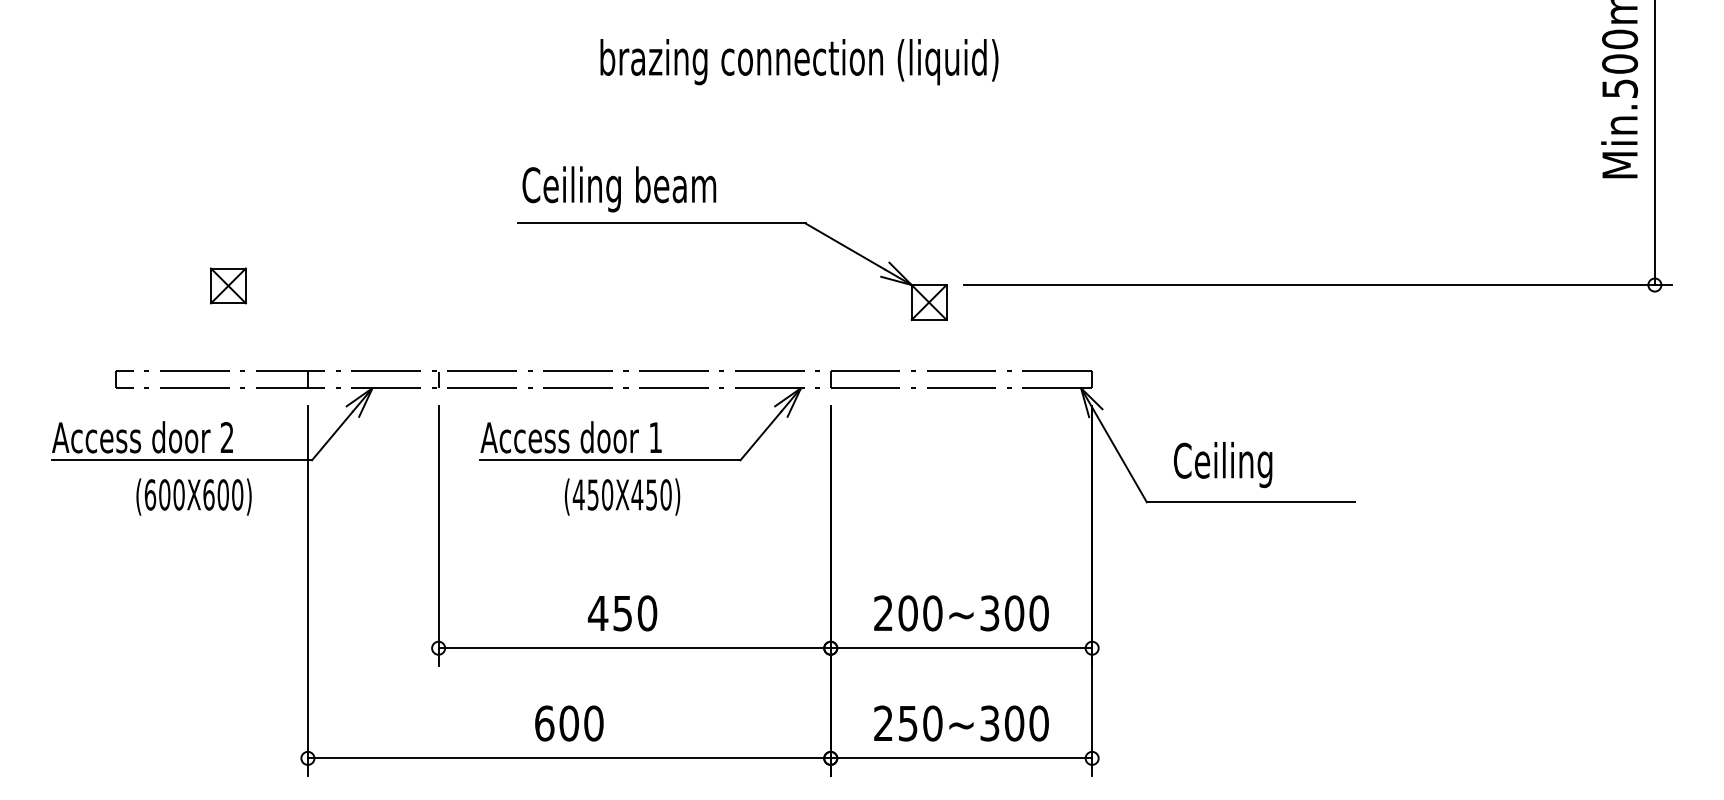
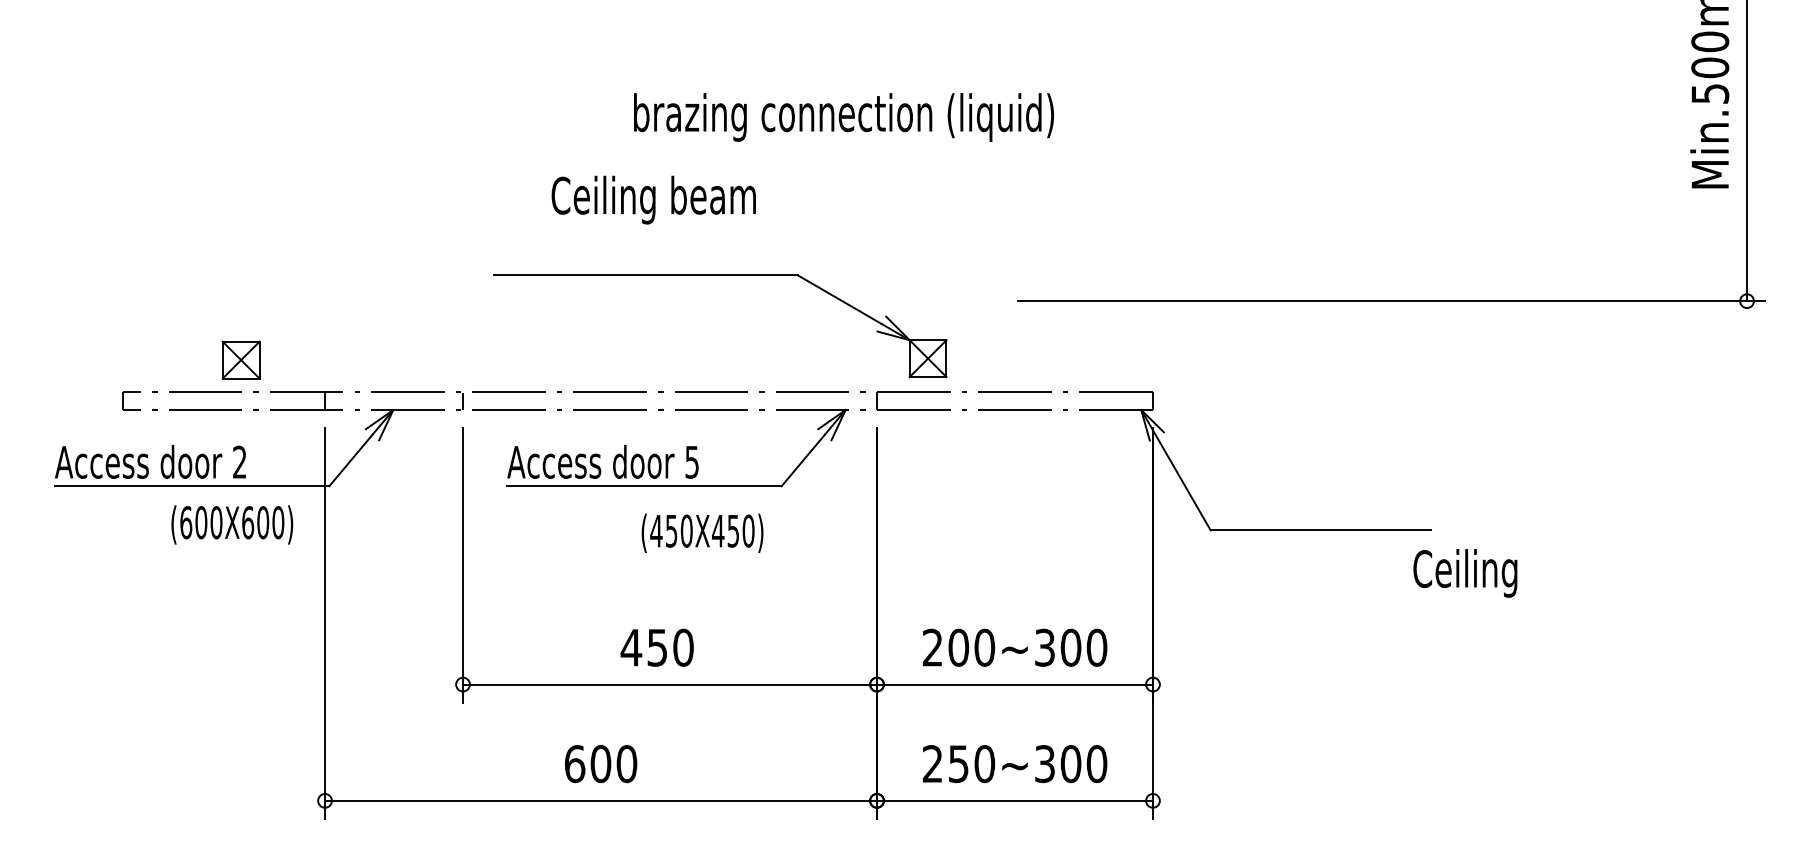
text: (799, 62) -> (844, 117), moved
part: (732, 223) -> (720, 275), moved
part: (228, 285) -> (241, 359), moved
text: (655, 437) -> (691, 462), 1 -> 5
text: (1223, 465) -> (1465, 573), moved
text: (193, 496) -> (231, 524), moved
text: (622, 496) -> (702, 532), moved

